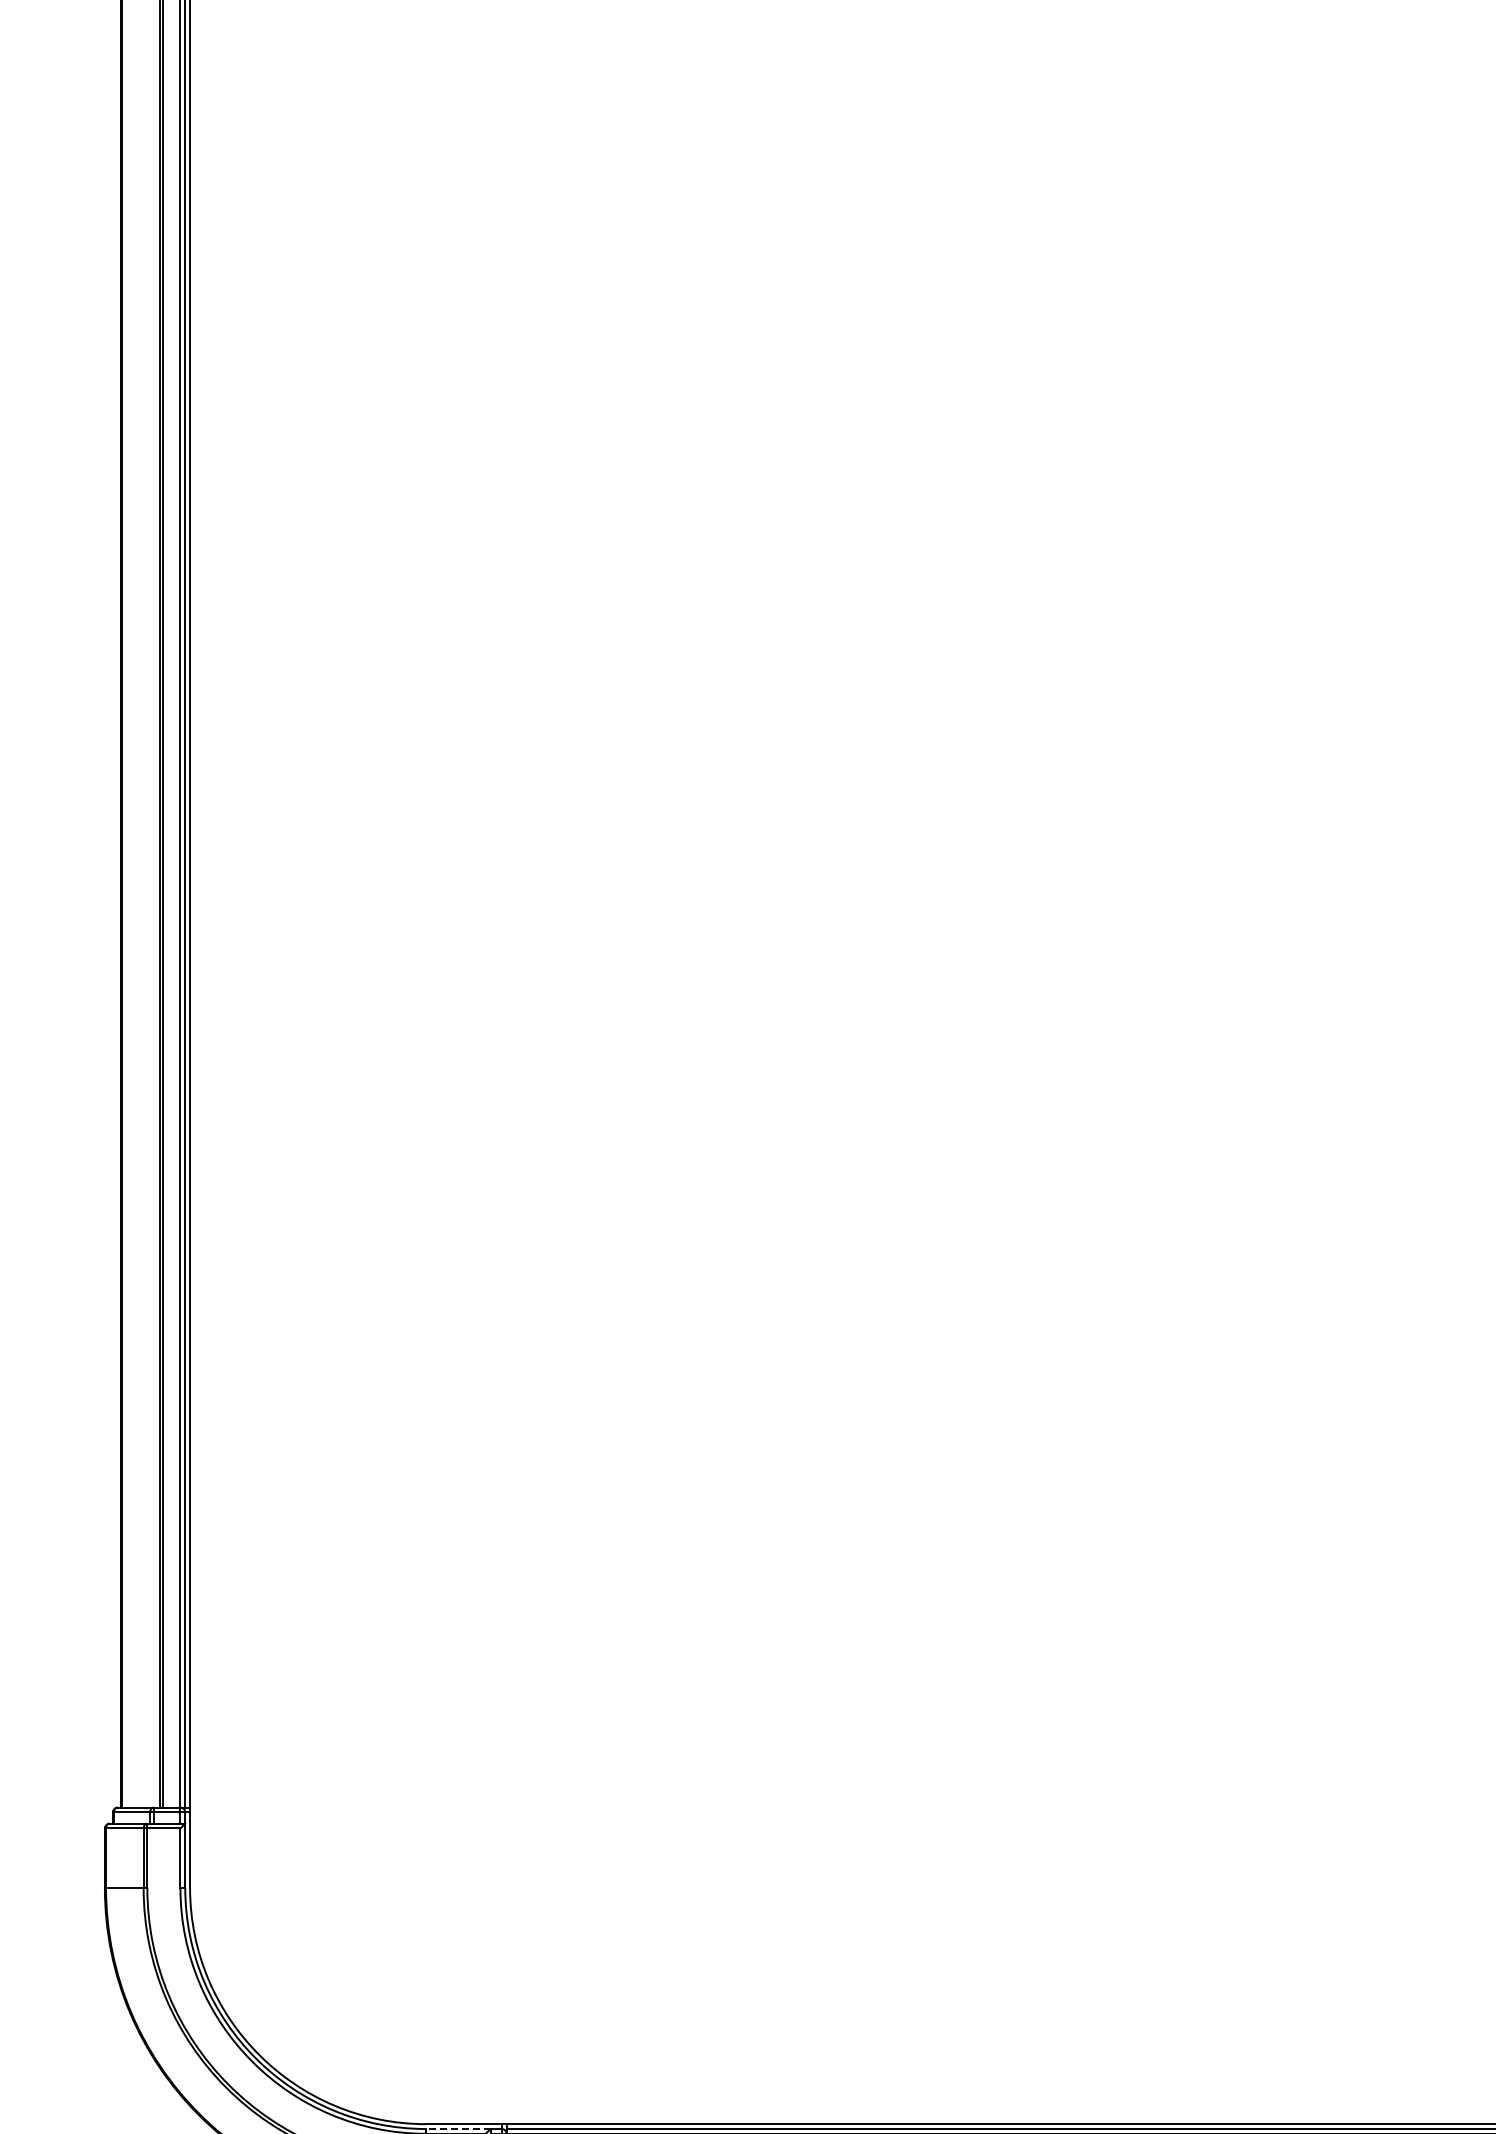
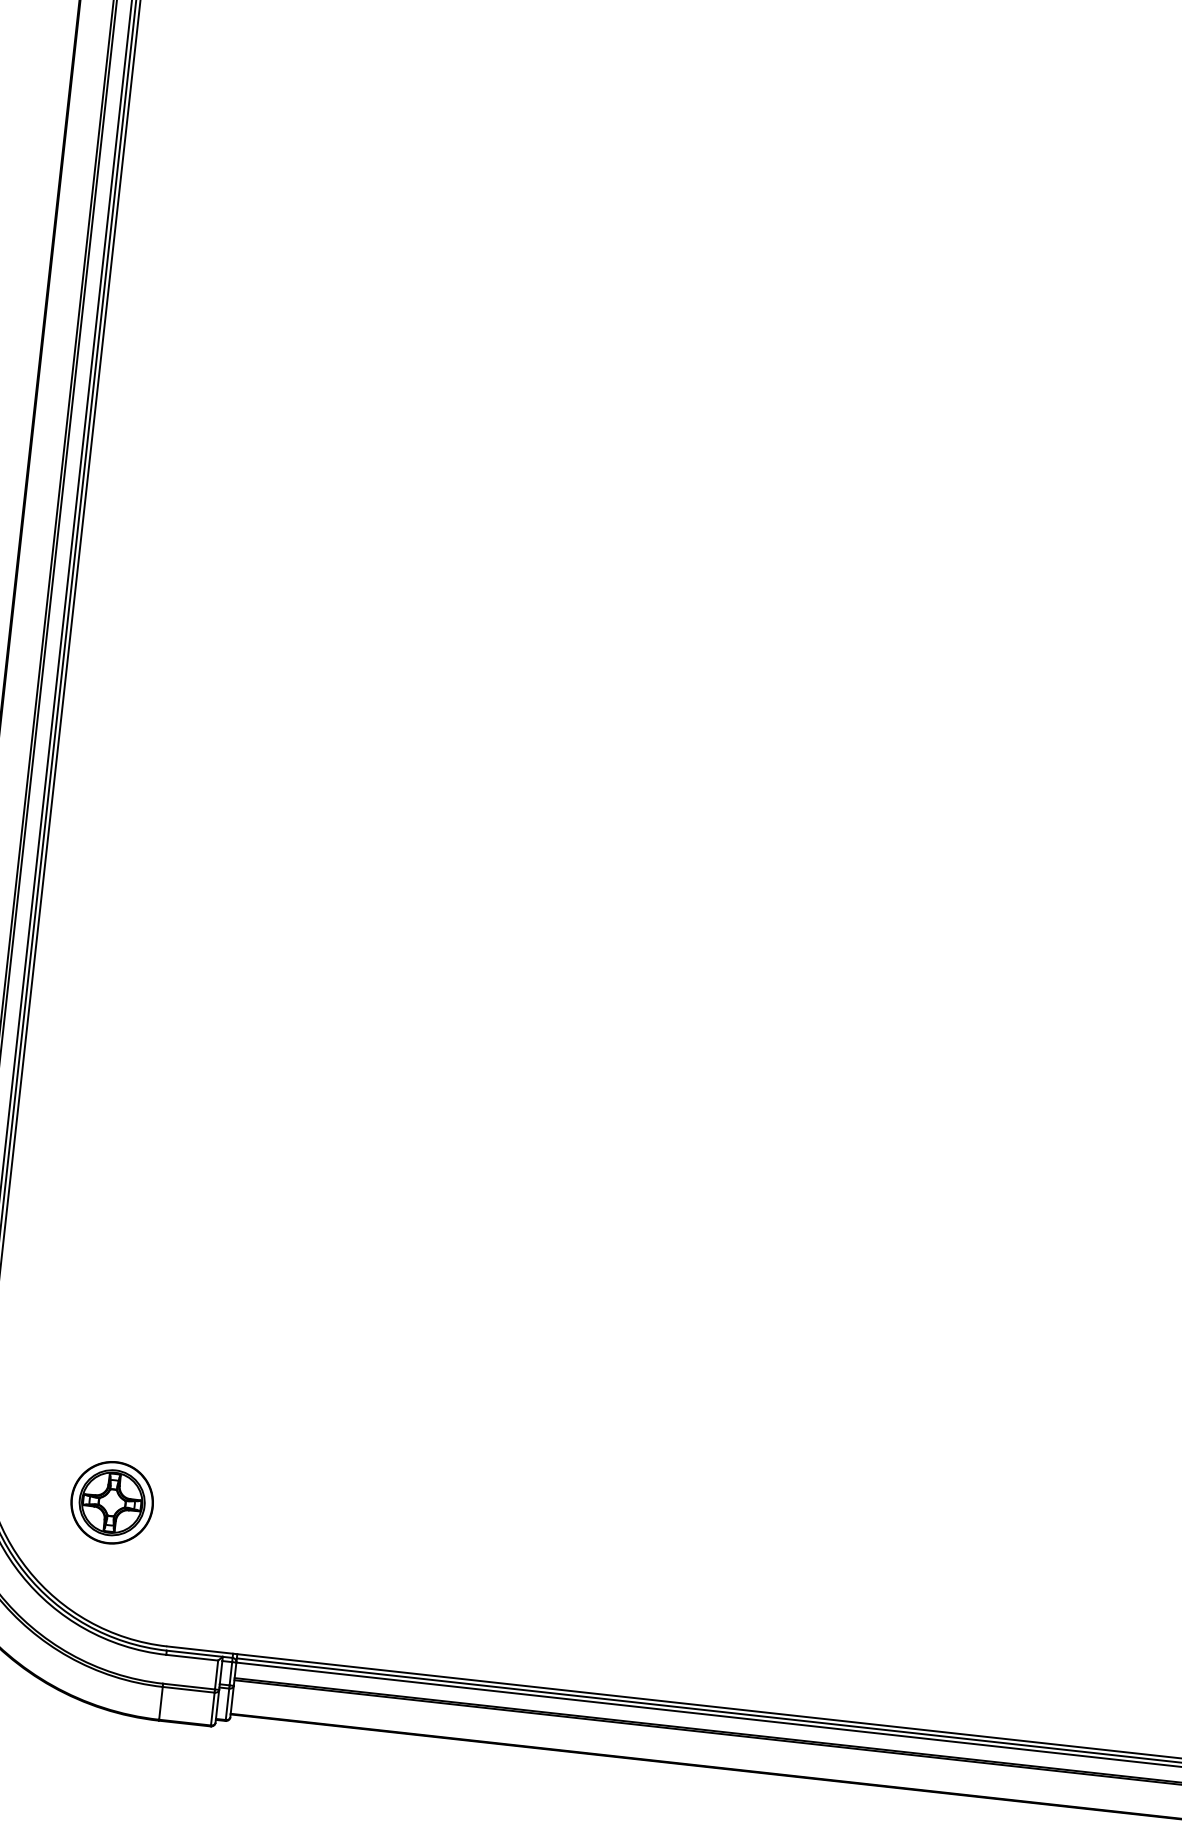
part: (345, 1967) -> (111, 1502), added
line: (457, 2129) -> (193, 1654), dashed -> solid

